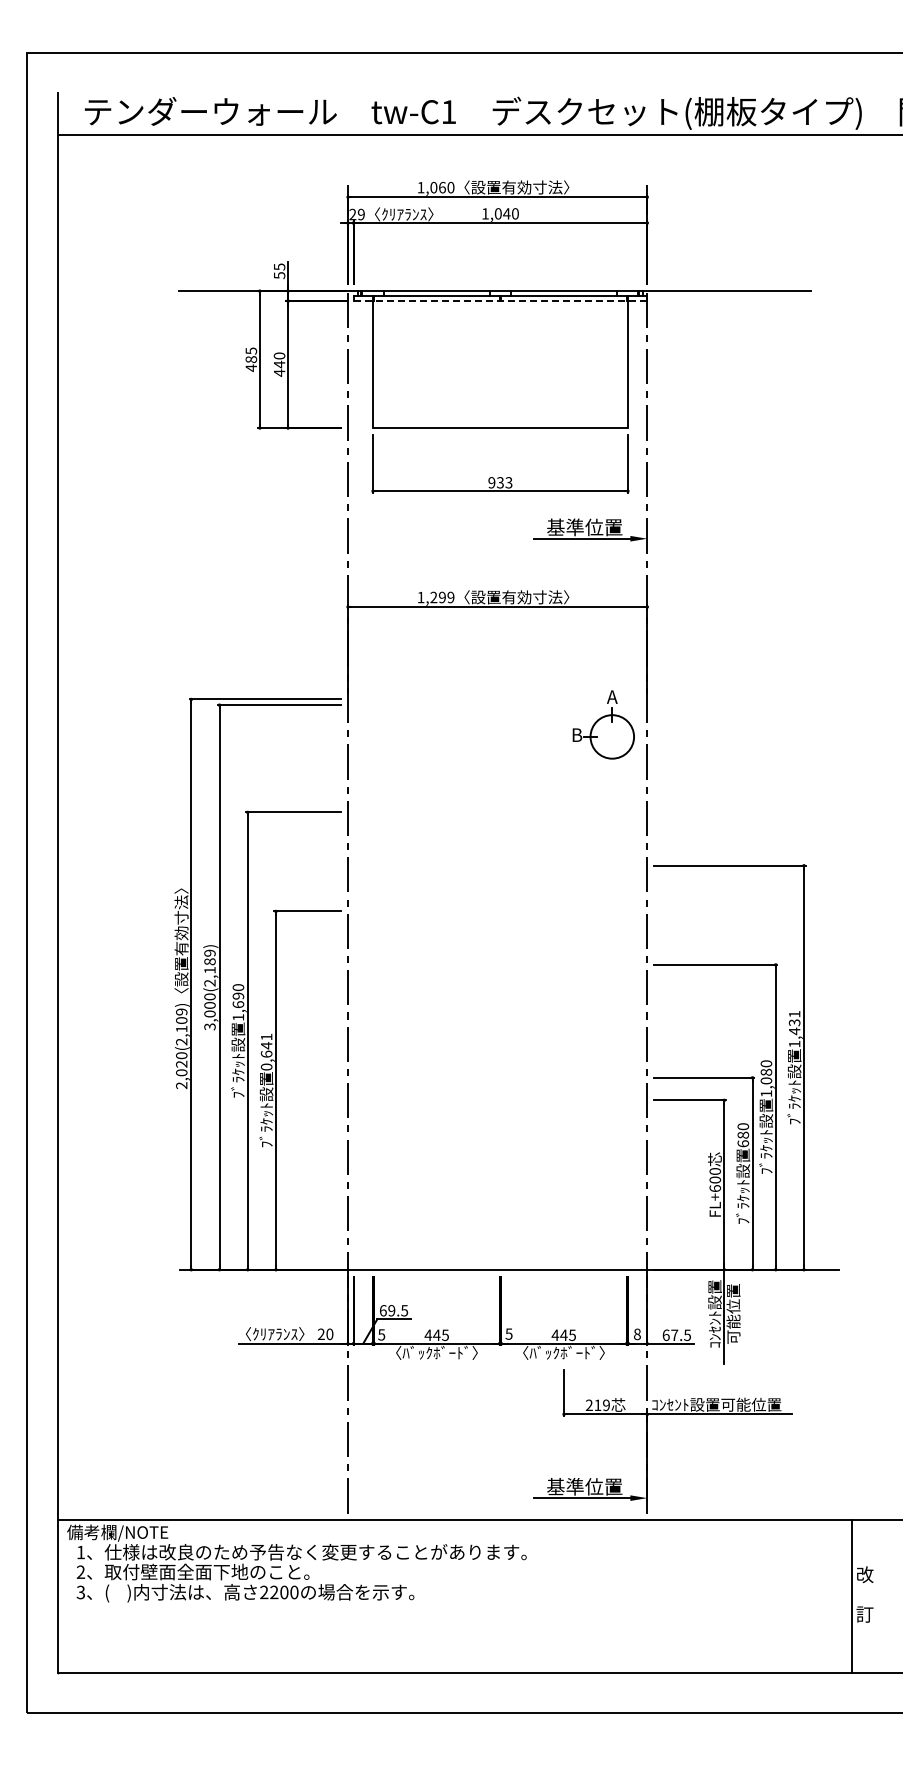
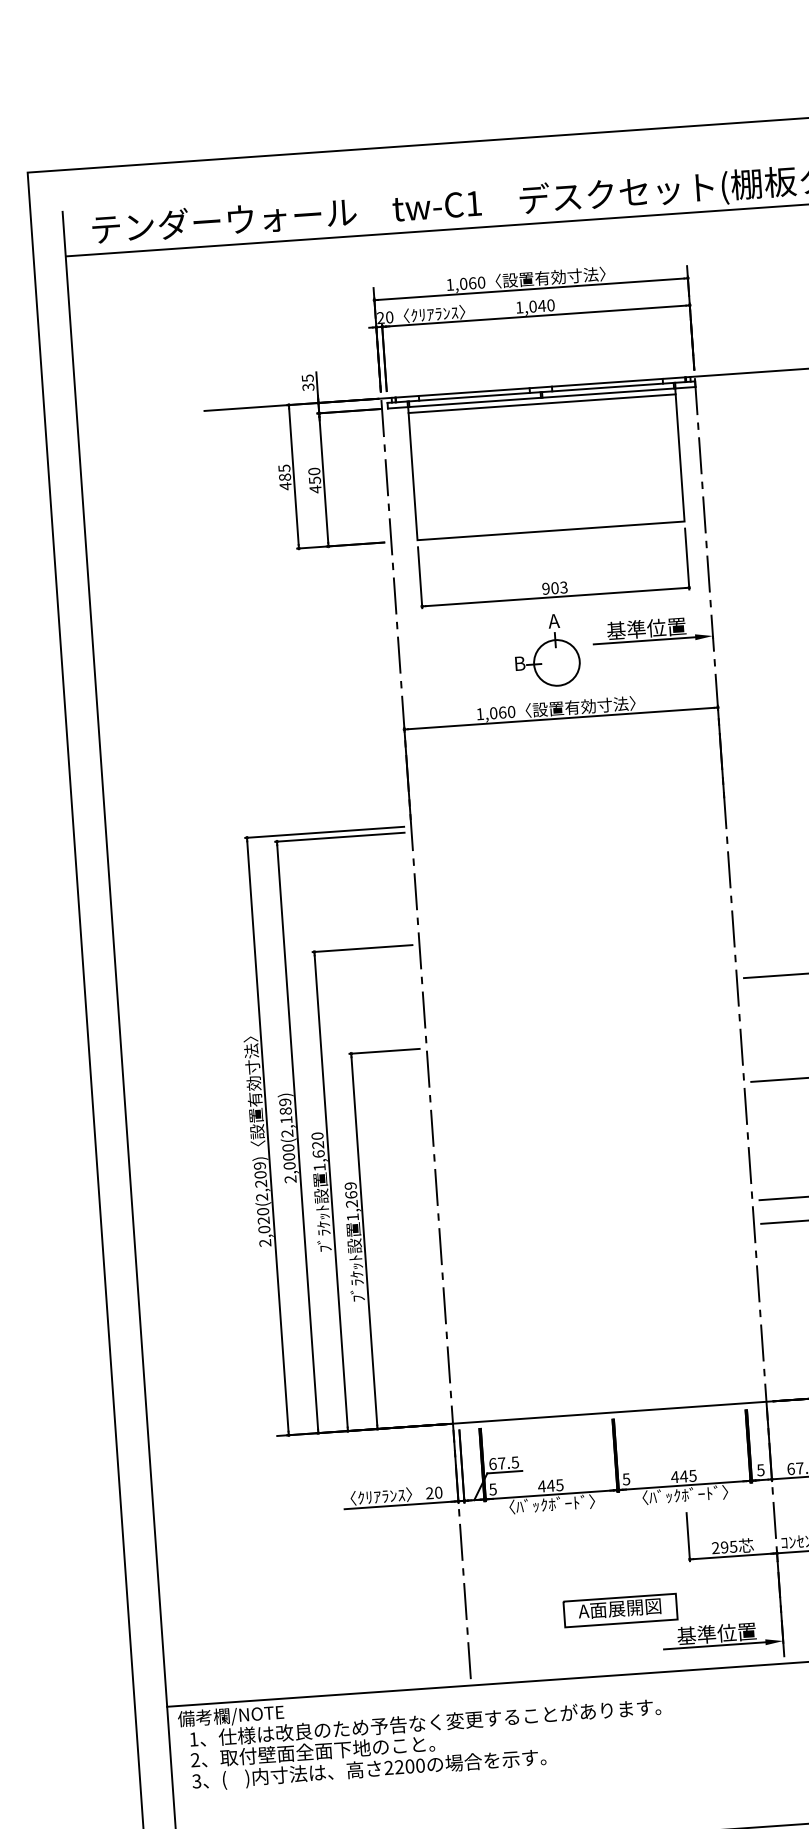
text: (360, 214) -> (388, 317), 29 -> 20
text: (278, 275) -> (307, 387), 55 -> 35
line: (500, 301) -> (541, 398), dashed -> solid
line: (500, 306) -> (542, 403), added
text: (279, 364) -> (314, 480), 440 -> 450
text: (500, 482) -> (555, 587), 933 -> 903
text: (442, 597) -> (502, 712), 1,299 -> 1,060
part: (603, 724) -> (546, 650), moved
text: (238, 995) -> (318, 1144), 1,690 -> 1,620
text: (210, 1026) -> (291, 1178), 3,000(2,189) -> 2,000(2,189)
text: (181, 1028) -> (260, 1183), 2,020(2,109) -> 2,020(2,209)
text: (266, 1051) -> (351, 1201), 0,641 -> 1,269
text: (391, 1310) -> (501, 1463), 69.5 -> 67.5
text: (636, 1333) -> (759, 1469), 8 -> 5
text: (601, 1405) -> (728, 1547), 219 -> 295
part: (494, 1458) -> (620, 1610), added

